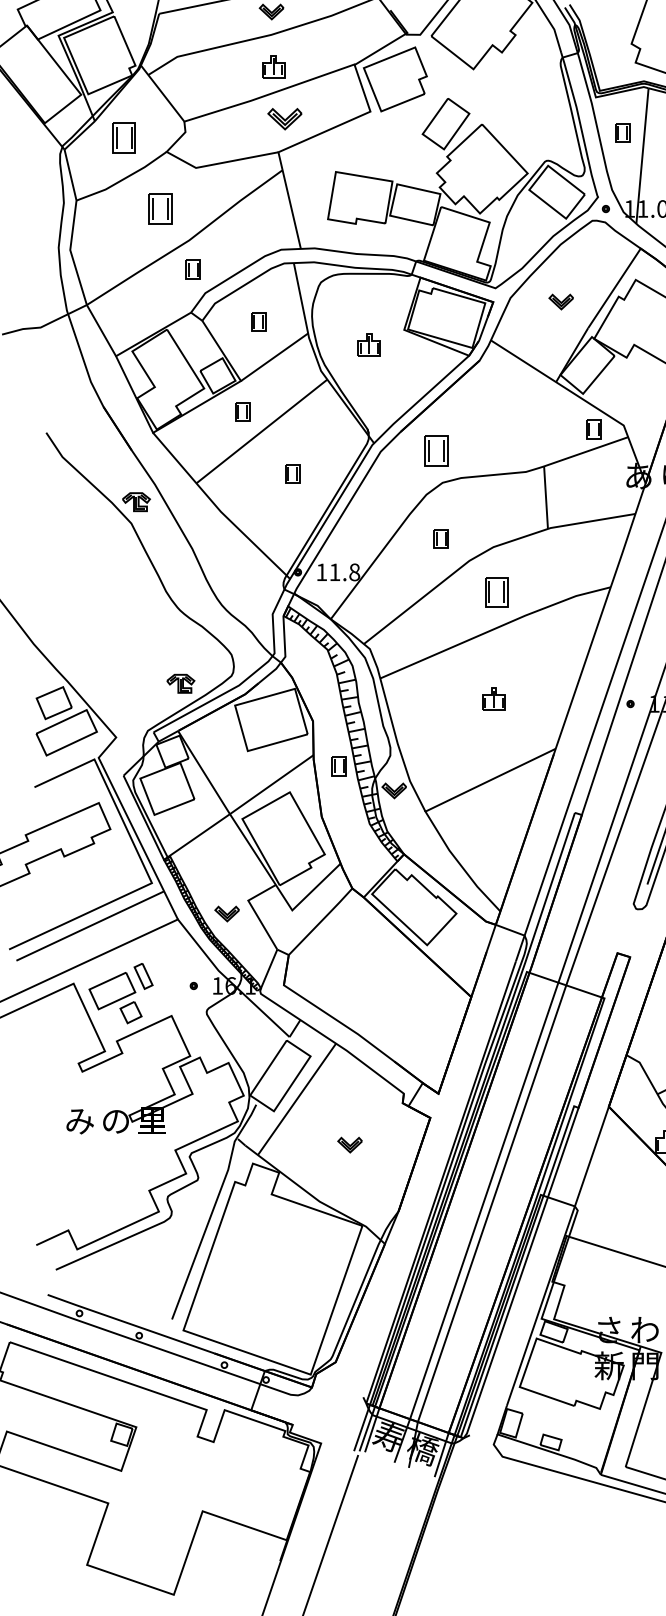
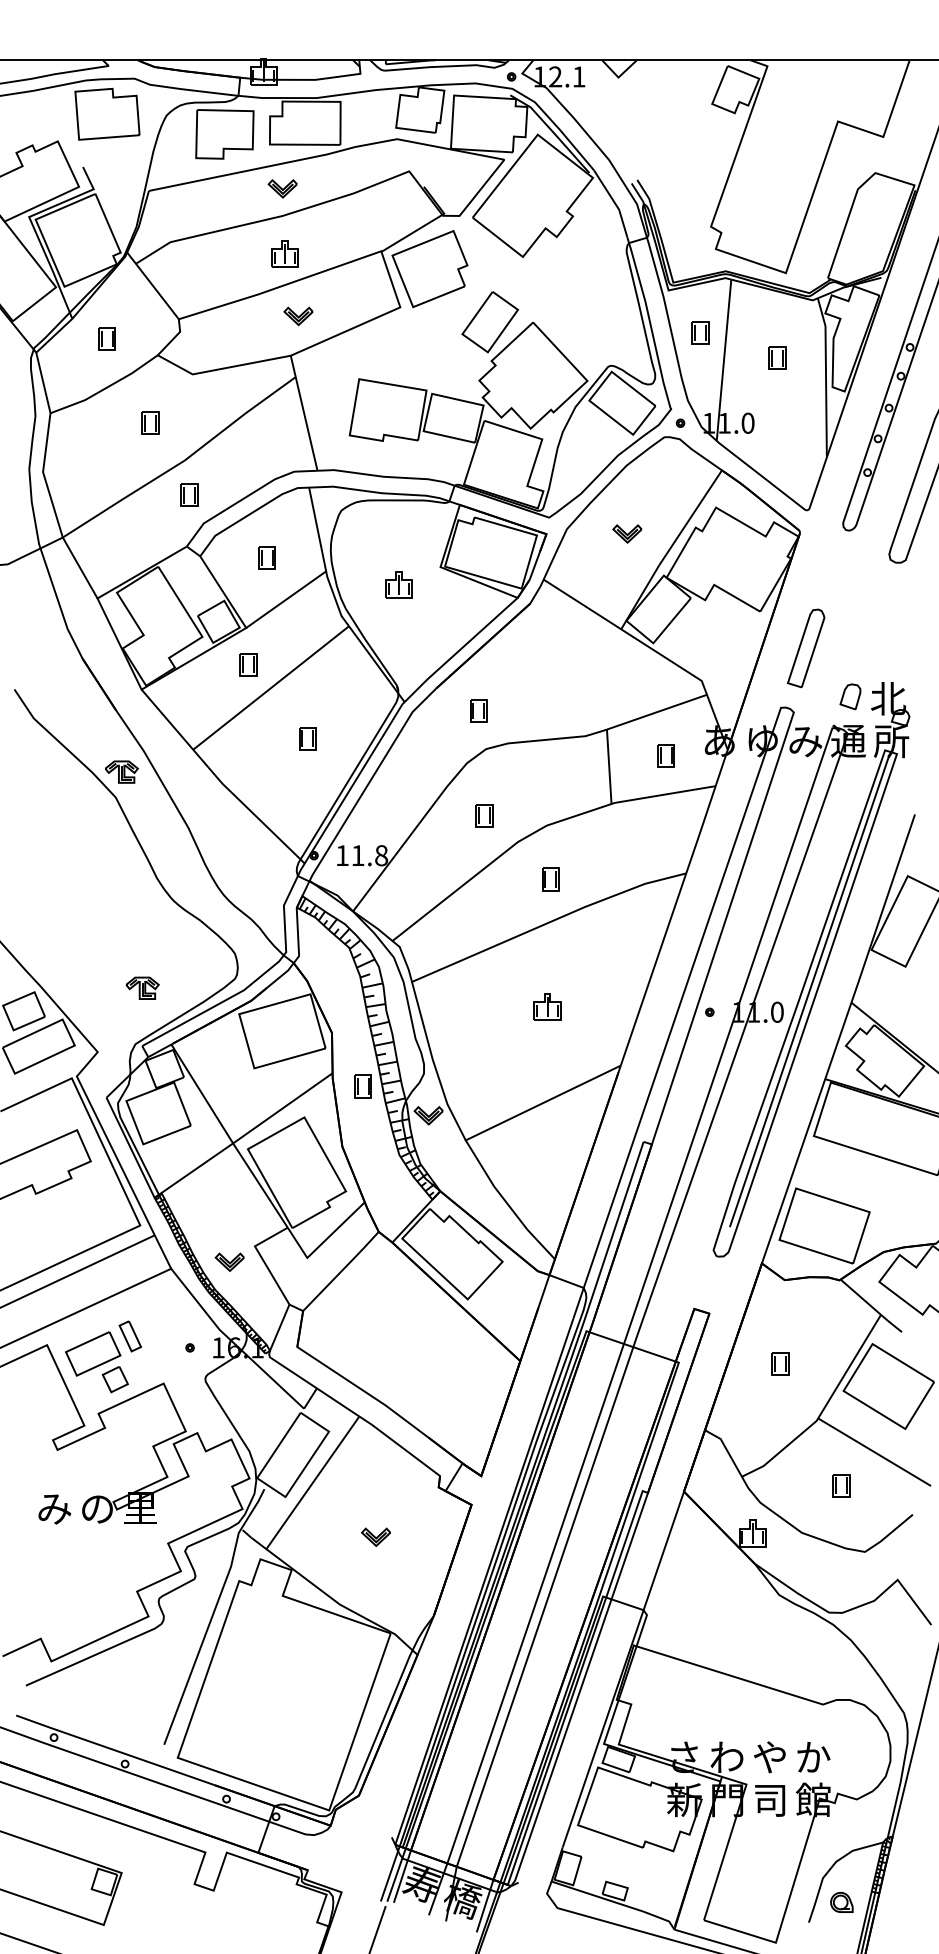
part: (284, 119) -> (298, 316), size x0.71
part: (123, 137) -> (106, 338), size x0.62
part: (160, 208) -> (150, 422), size x0.62
part: (593, 429) -> (665, 755), moved
part: (436, 450) -> (478, 710), size x0.62
part: (496, 592) -> (550, 879), size x0.62
part: (180, 683) -> (142, 987), moved

